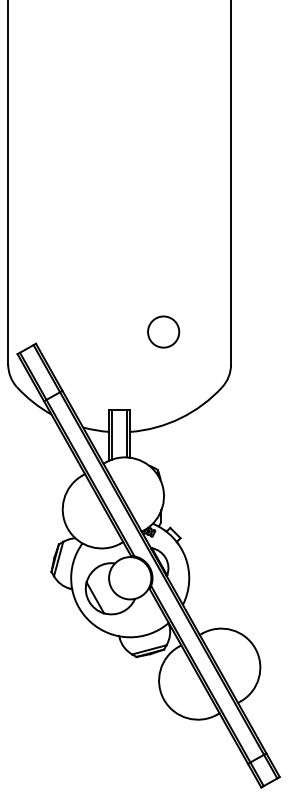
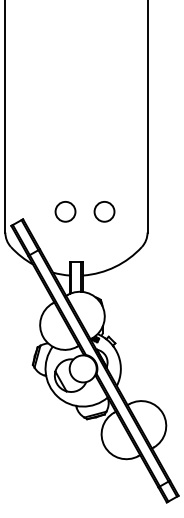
circle: (102, 331) -> (65, 211), added

